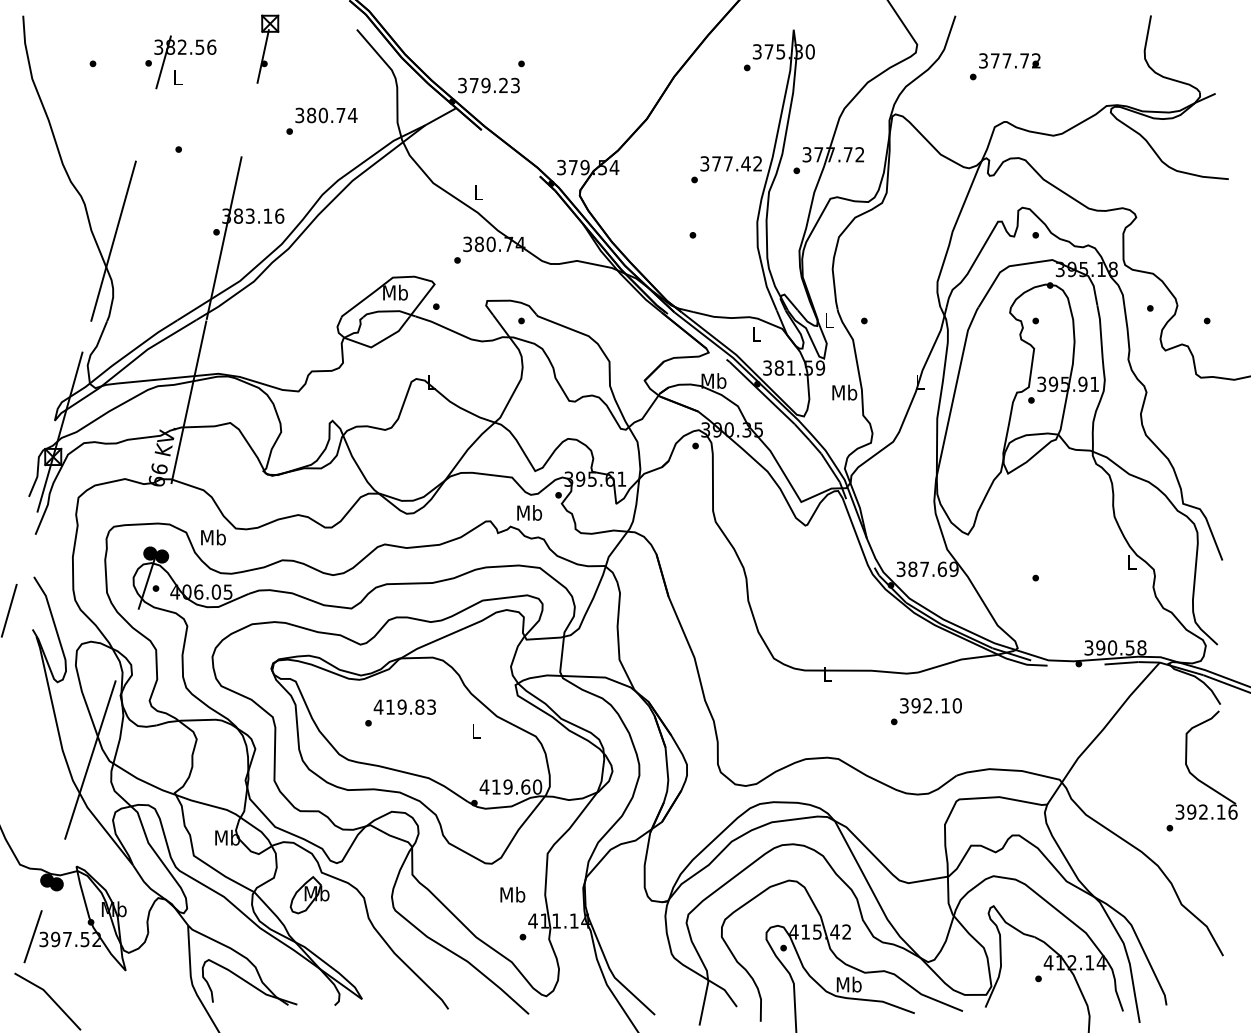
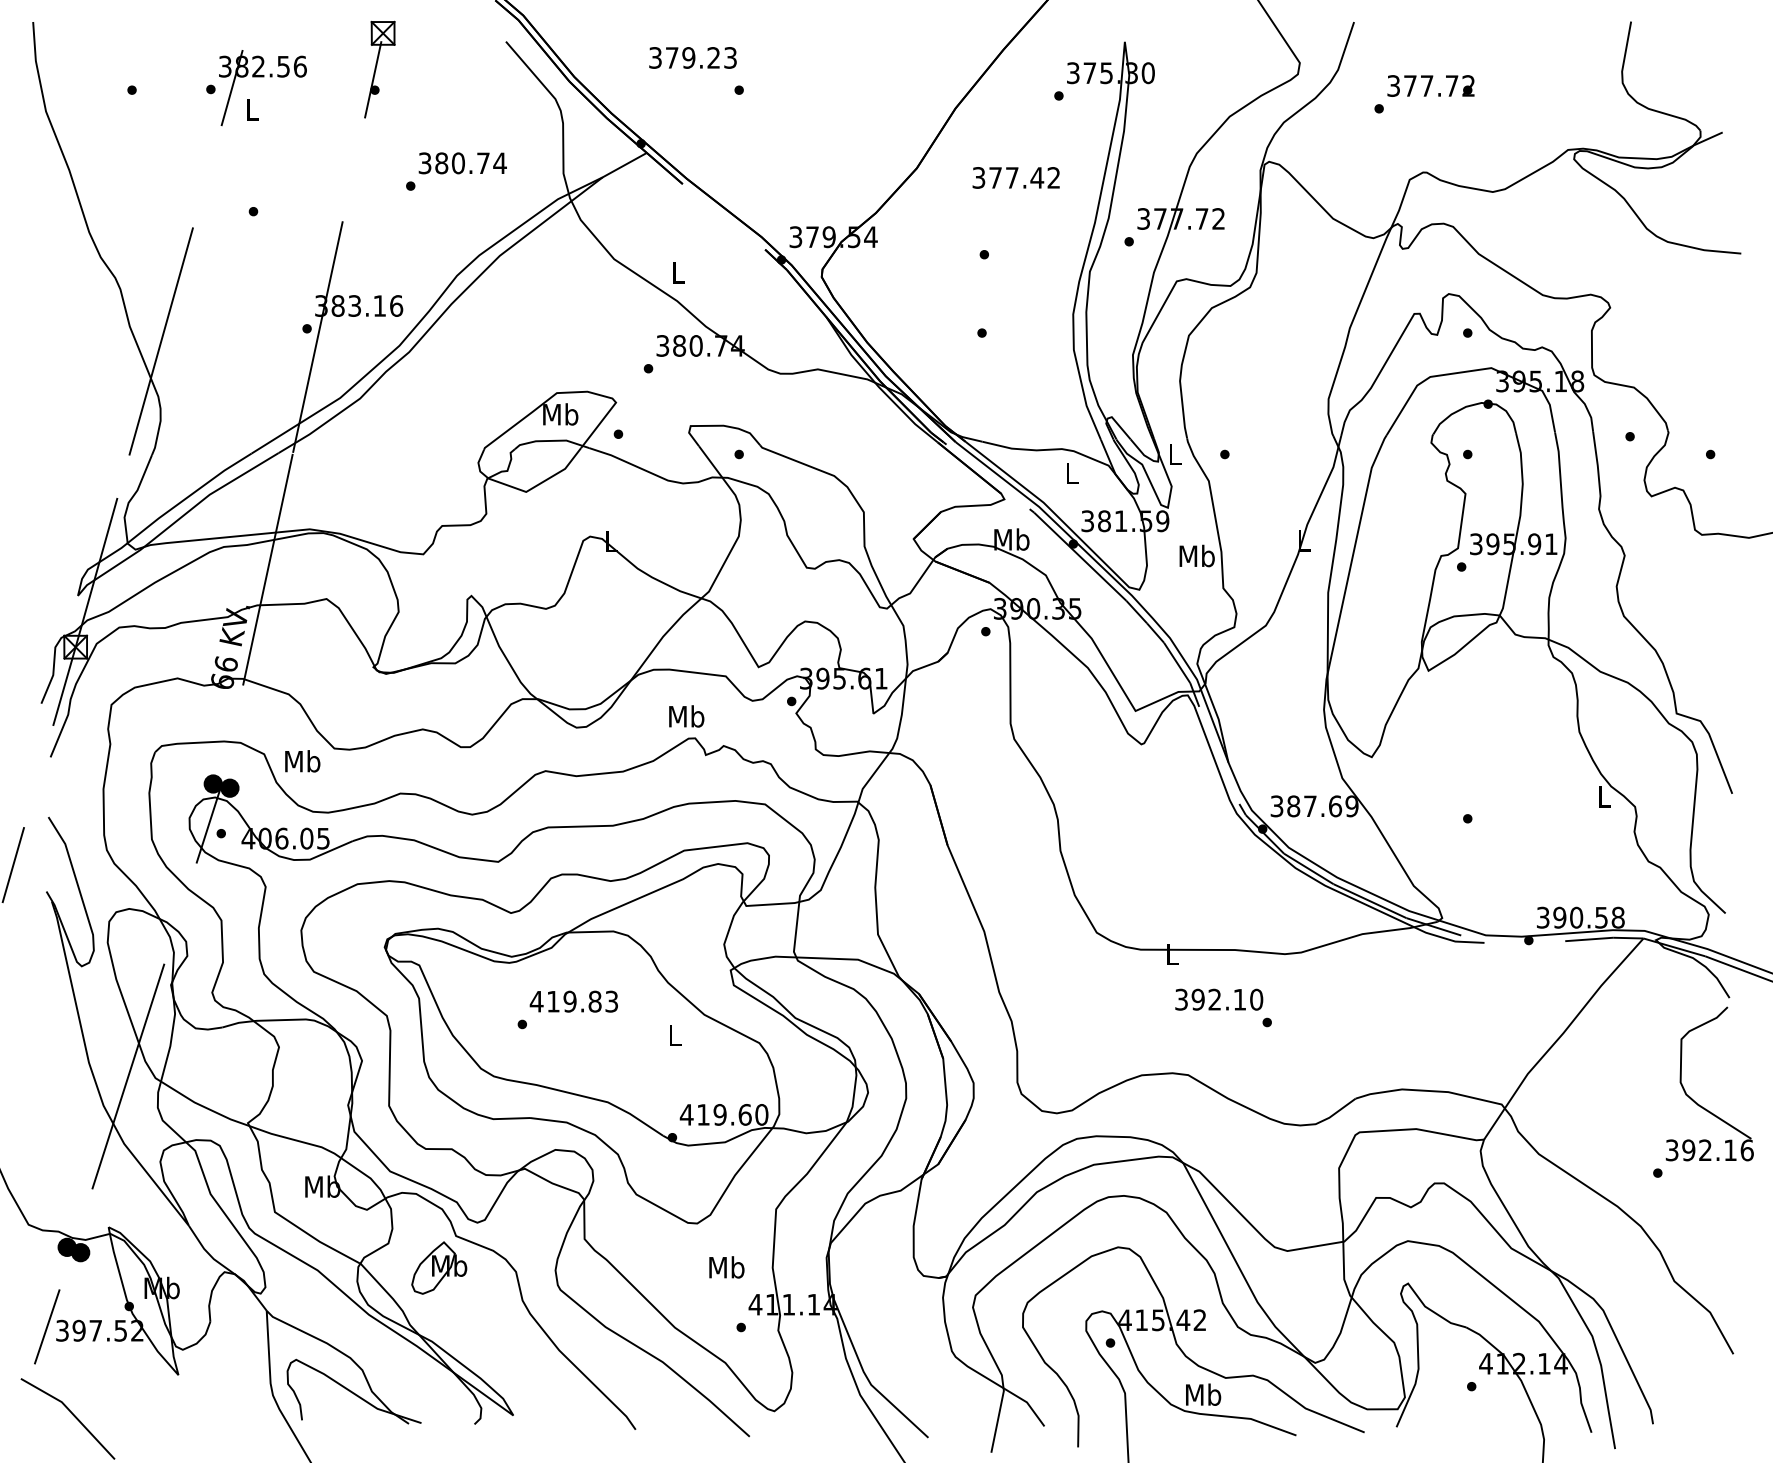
text: (488, 85) -> (692, 57), moved
text: (730, 163) -> (1015, 177), moved
text: (529, 512) -> (686, 716), moved
text: (931, 705) -> (1219, 999), moved

